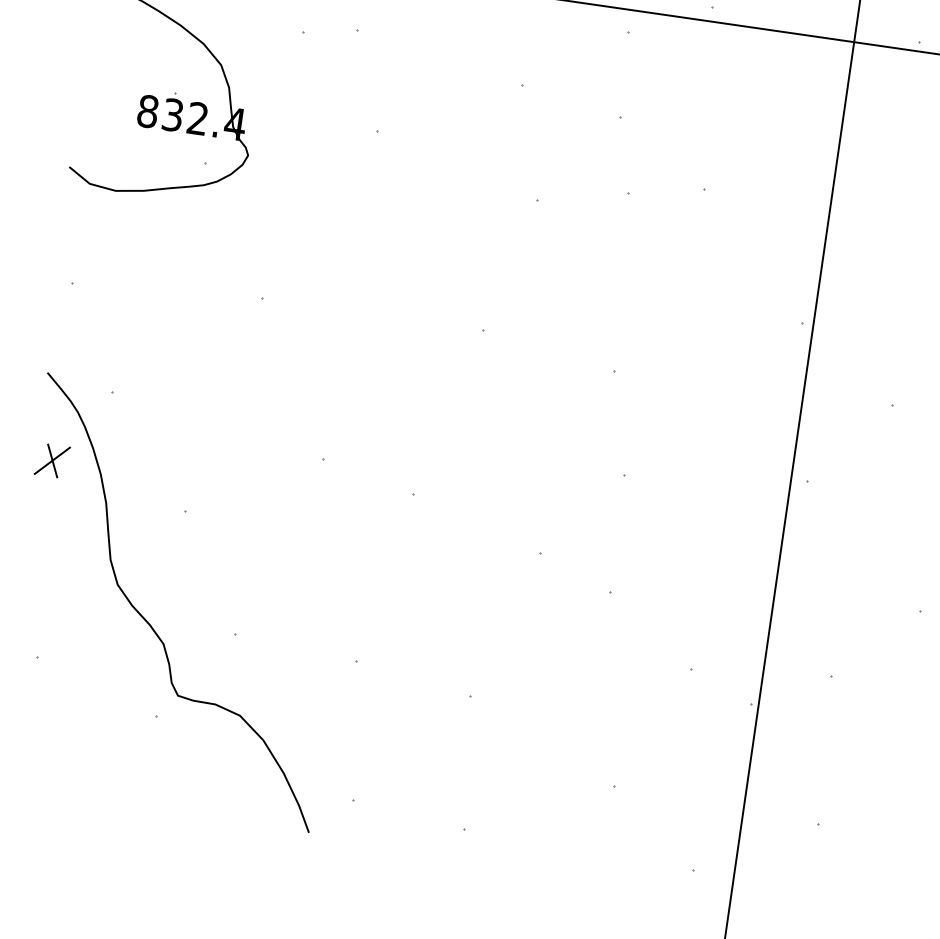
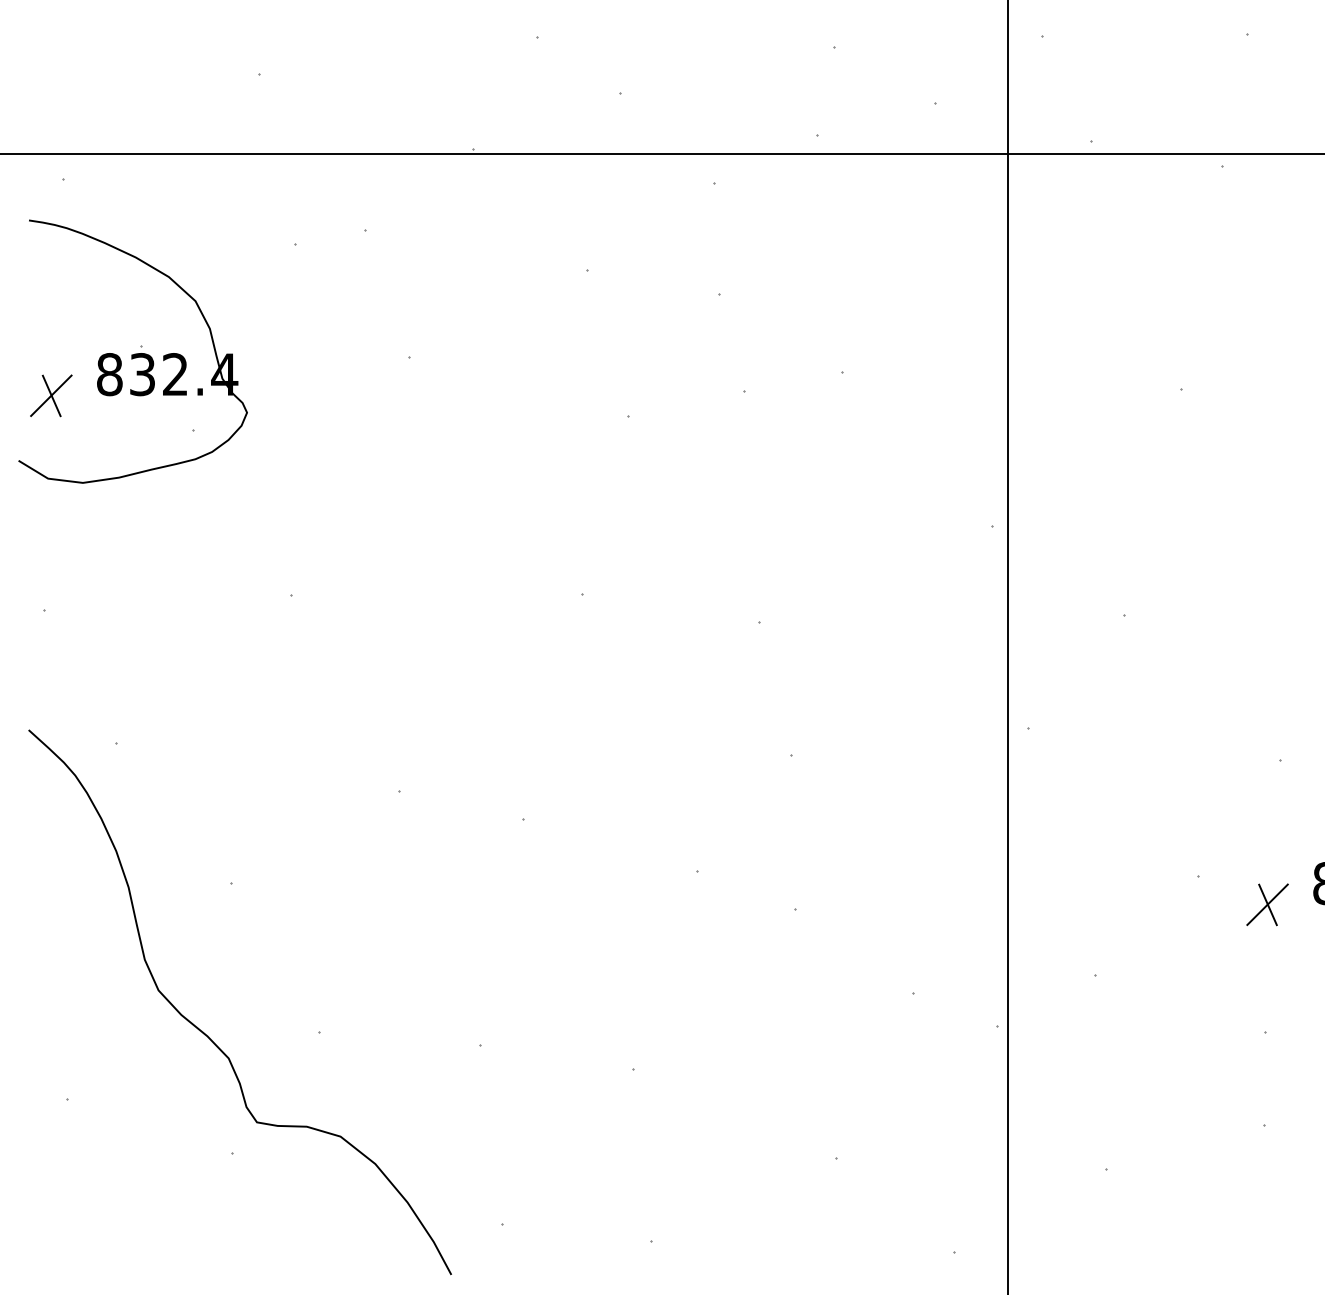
part: (52, 460) -> (51, 395), moved

